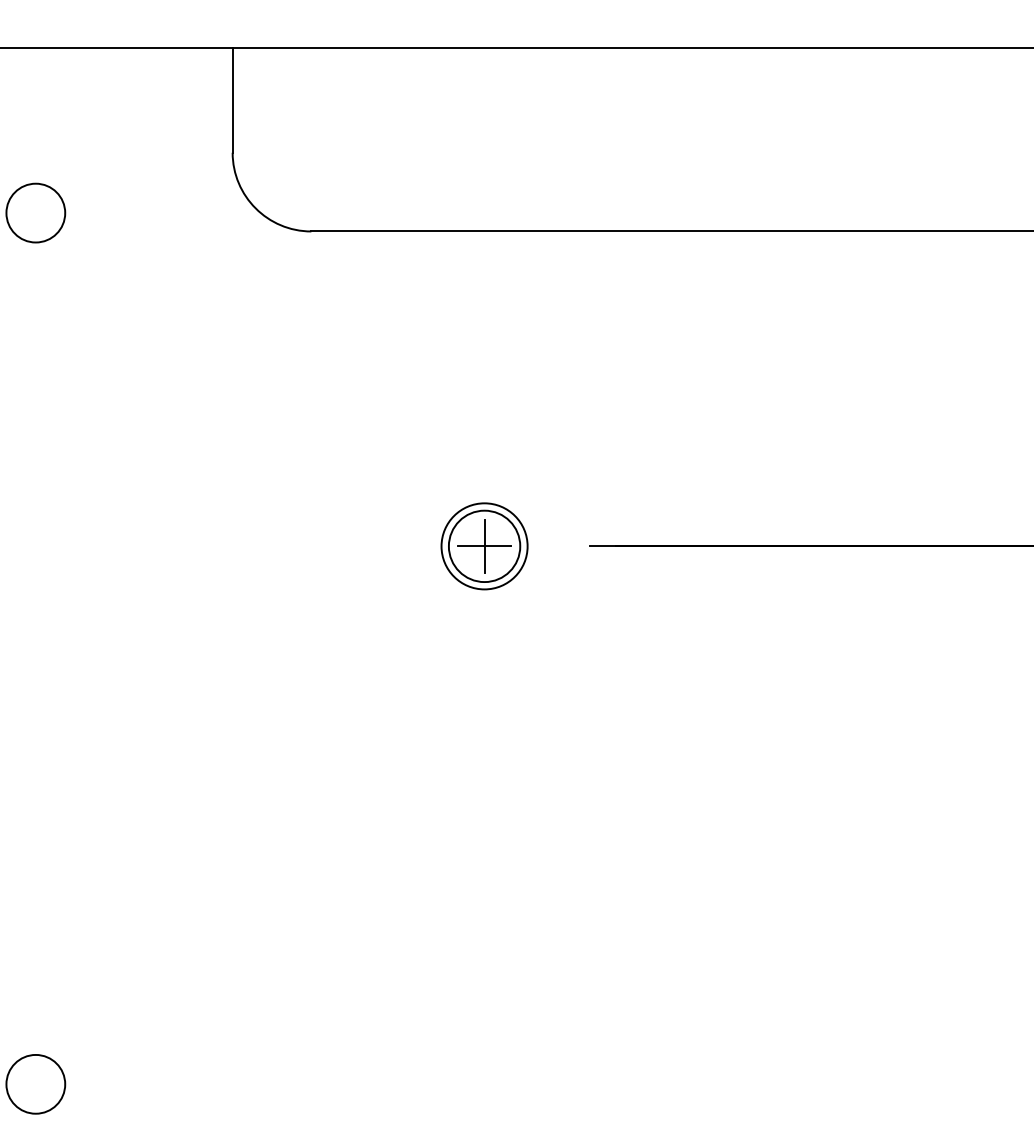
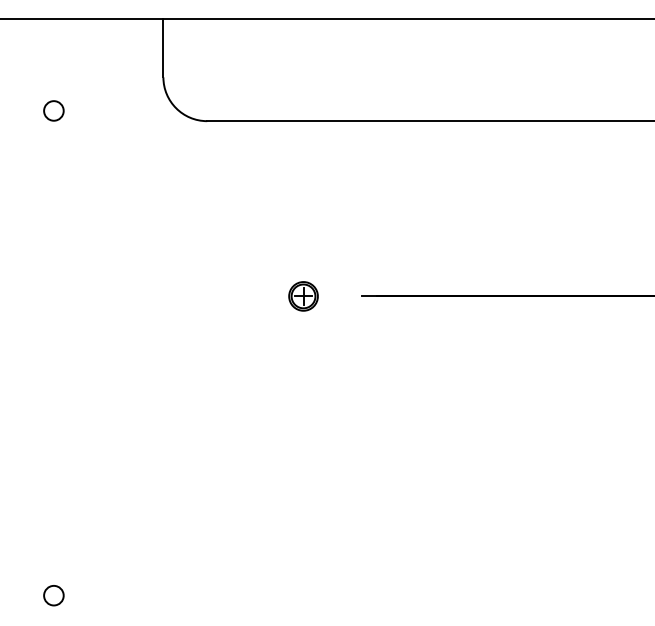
circle: (35, 212) -> (53, 110), size x0.6
part: (484, 546) -> (303, 296), size x0.6
circle: (35, 1084) -> (53, 595), size x0.6

